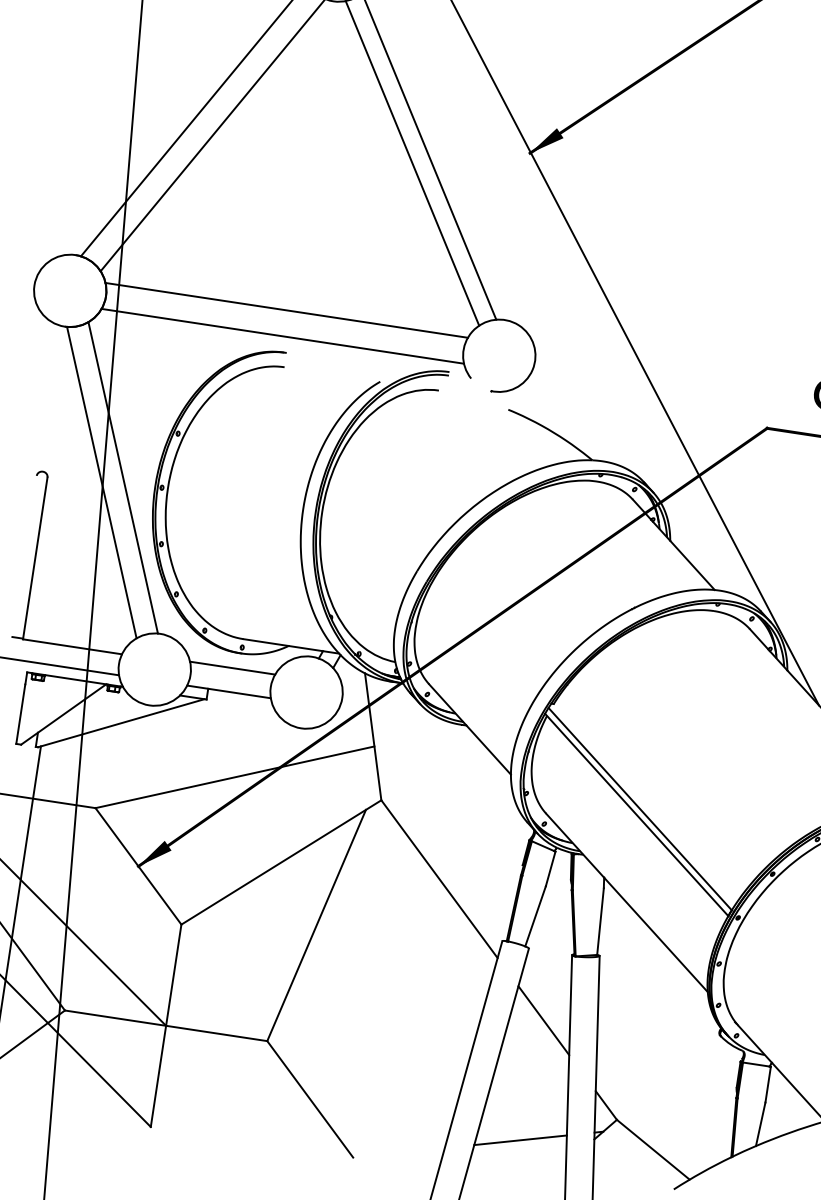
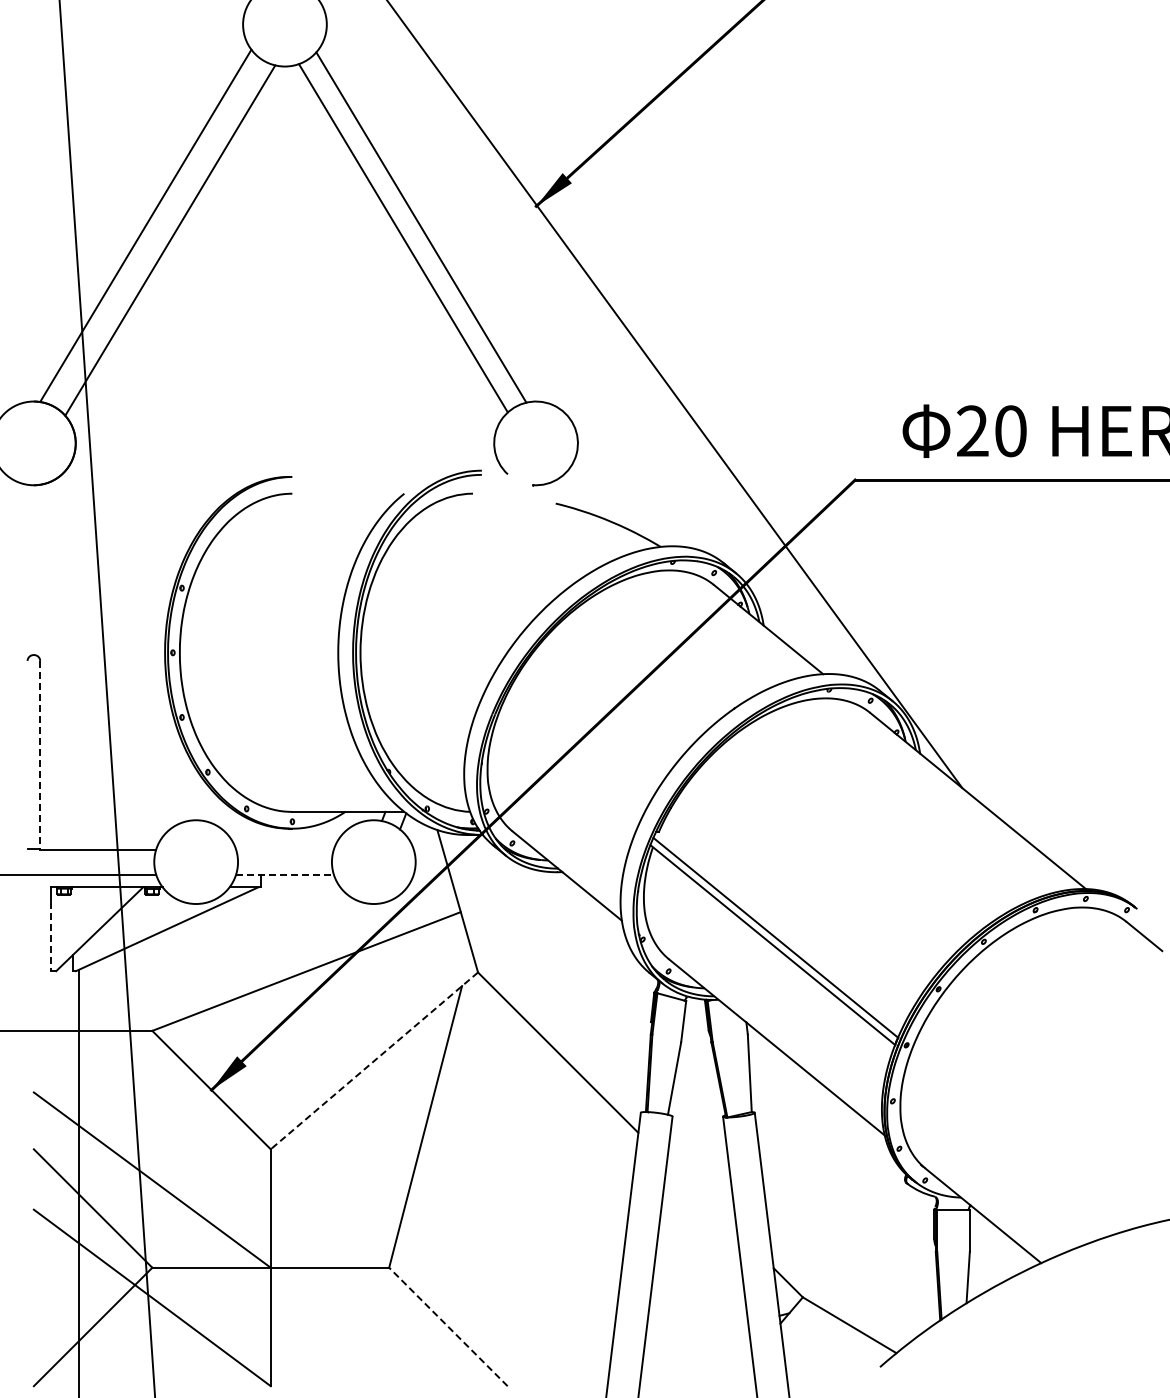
line: (286, 310) -> (284, 428), removed
line: (282, 336) -> (284, 458), removed
line: (122, 478) -> (126, 648), removed
line: (101, 482) -> (102, 657), removed
line: (35, 558) -> (40, 755), solid -> dashed
line: (232, 667) -> (284, 846), removed
line: (228, 691) -> (284, 874), solid -> dashed
line: (20, 714) -> (50, 936), solid -> dashed
line: (281, 862) -> (374, 1061), solid -> dashed
line: (544, 1020) -> (702, 1196), removed
line: (310, 1098) -> (448, 1326), solid -> dashed
line: (520, 1139) -> (696, 1336), removed

